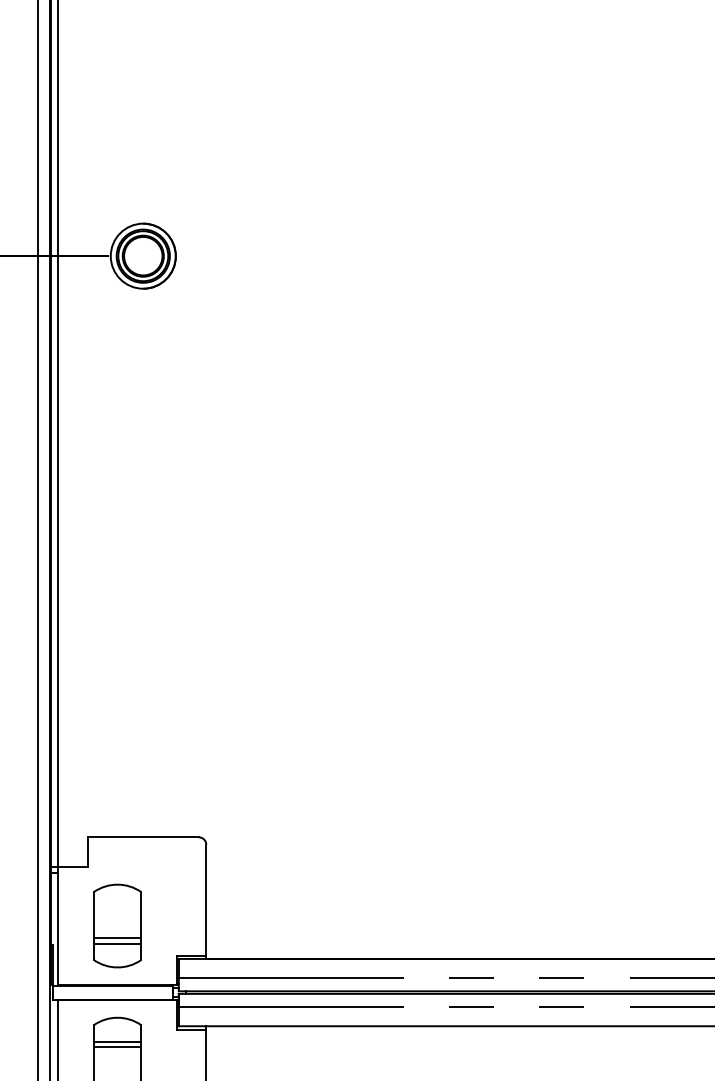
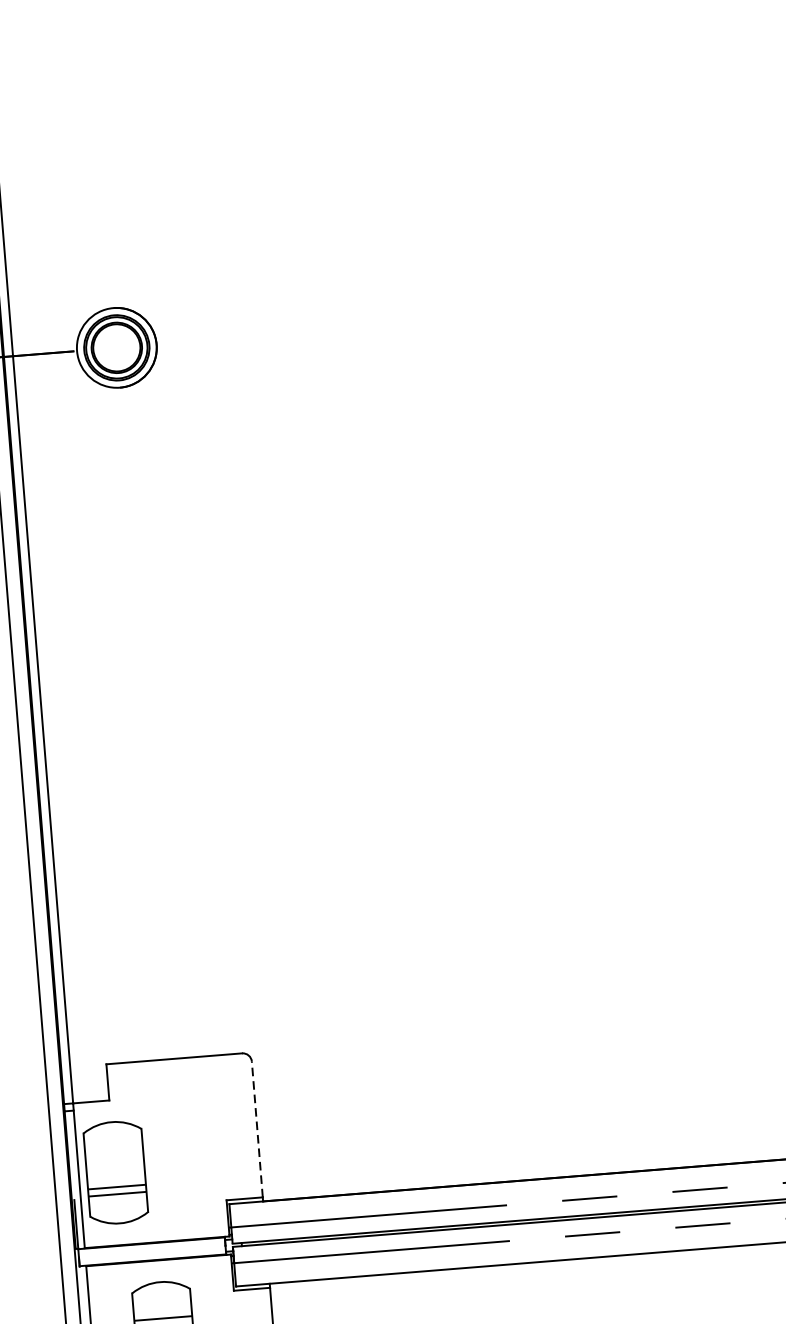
line: (206, 899) -> (257, 1128), solid -> dashed
part: (117, 925) -> (115, 1172), moved
line: (117, 1041) -> (162, 1311), removed

